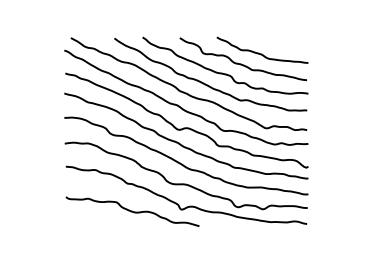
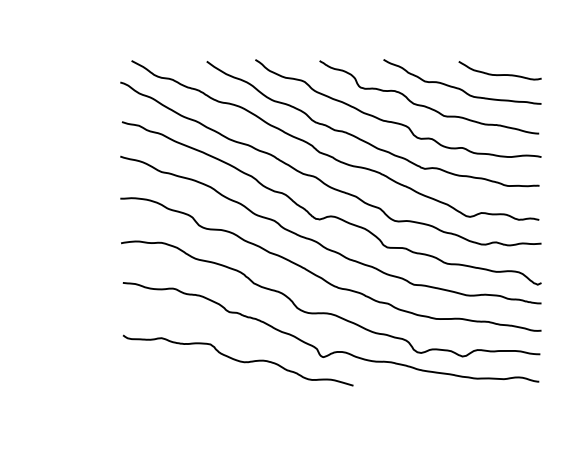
curve: (284, 45) -> (500, 73), added

